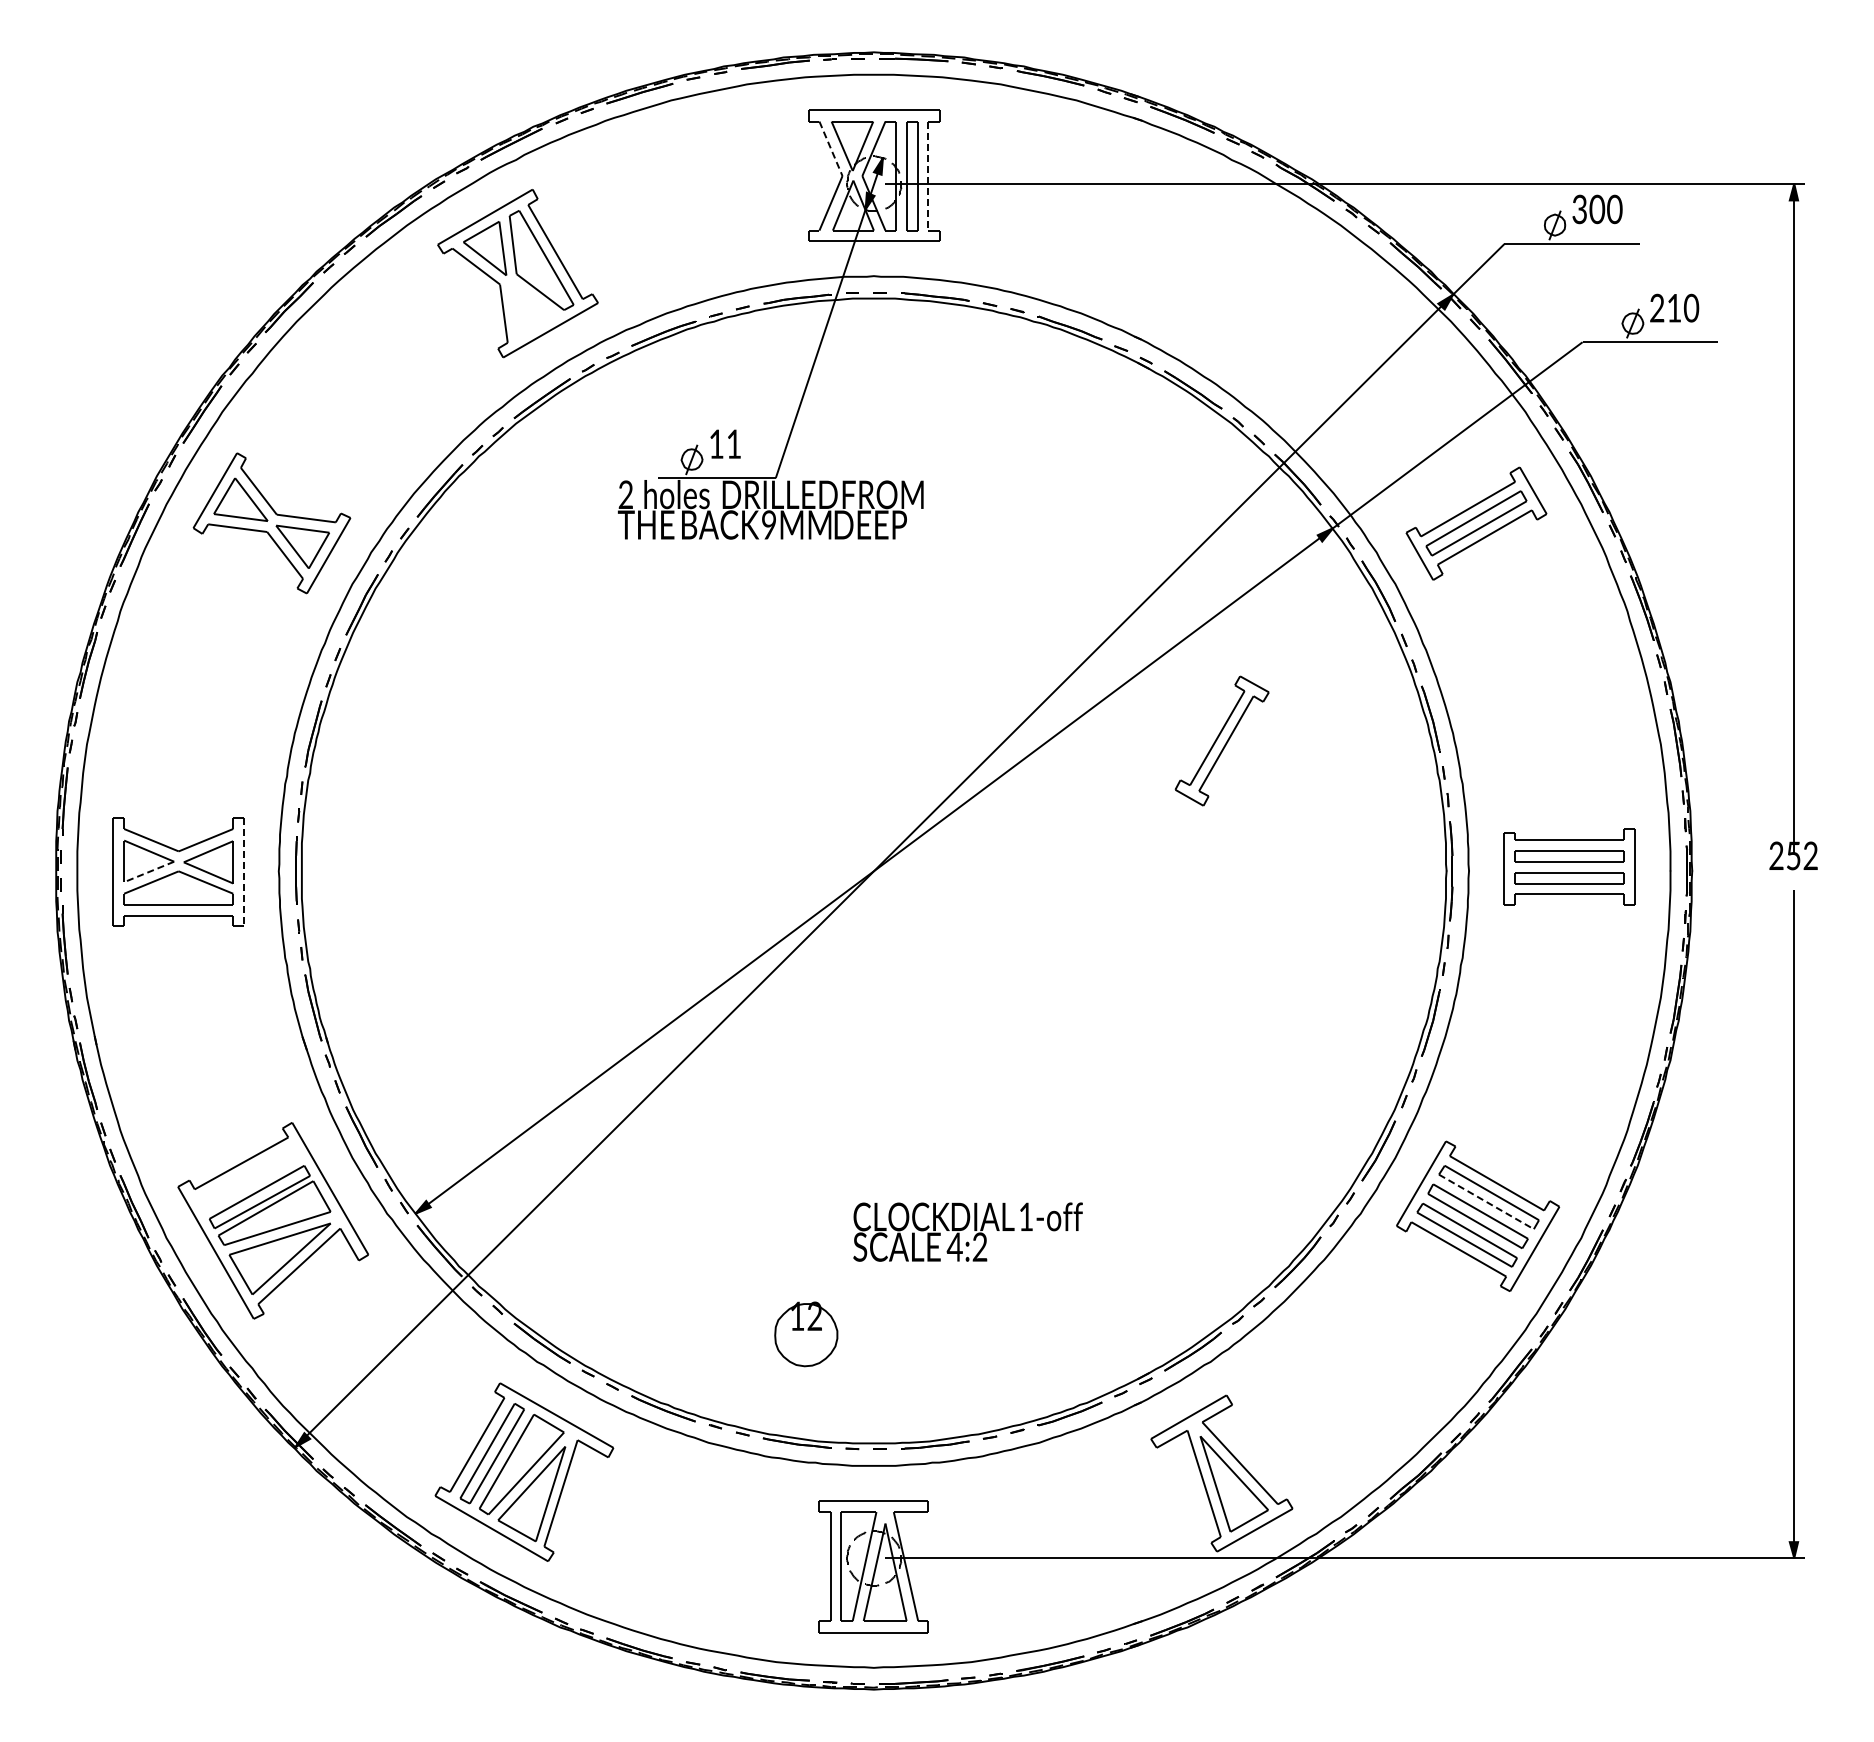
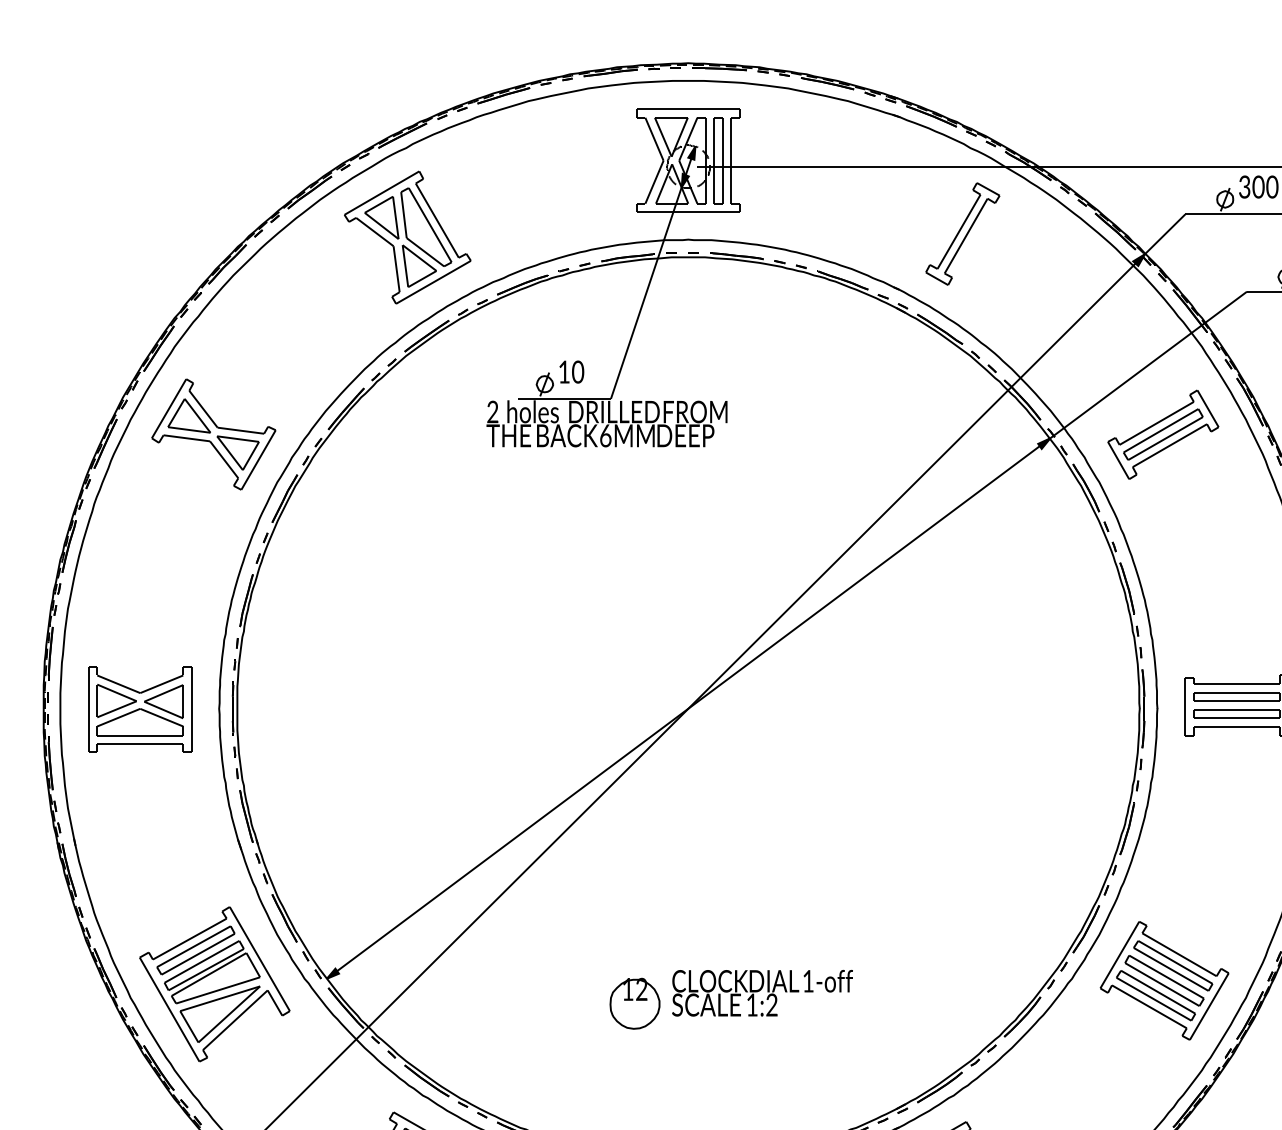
line: (830, 148) -> (654, 139), dashed -> solid
line: (928, 176) -> (731, 161), dashed -> solid
part: (532, 309) -> (419, 265), added
text: (733, 443) -> (577, 371), 11 -> 10
text: (769, 524) -> (606, 435), 9MM -> 6MM
part: (1221, 740) -> (962, 233), moved
line: (148, 872) -> (116, 709), dashed -> solid
line: (244, 872) -> (192, 709), dashed -> solid
part: (249, 1177) -> (196, 950), added
line: (1486, 1201) -> (1171, 969), dashed -> solid
text: (954, 1246) -> (751, 1004), 4:2 -> 1:2
part: (806, 1334) -> (635, 1003), moved

